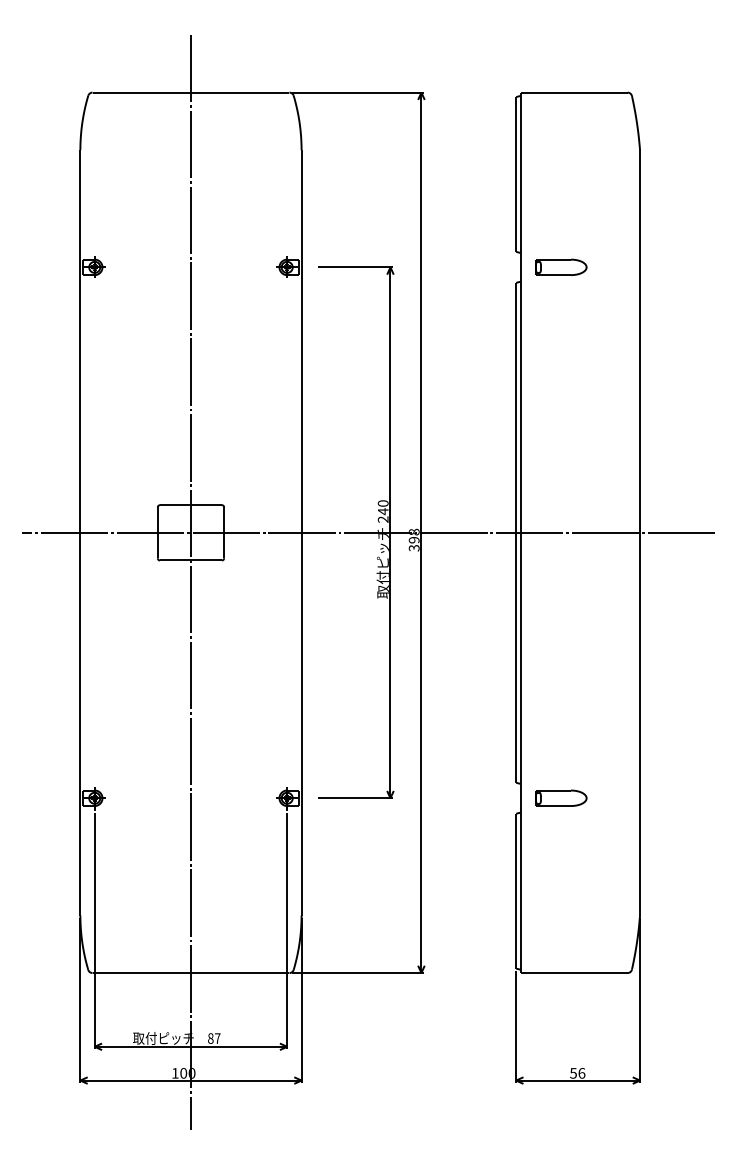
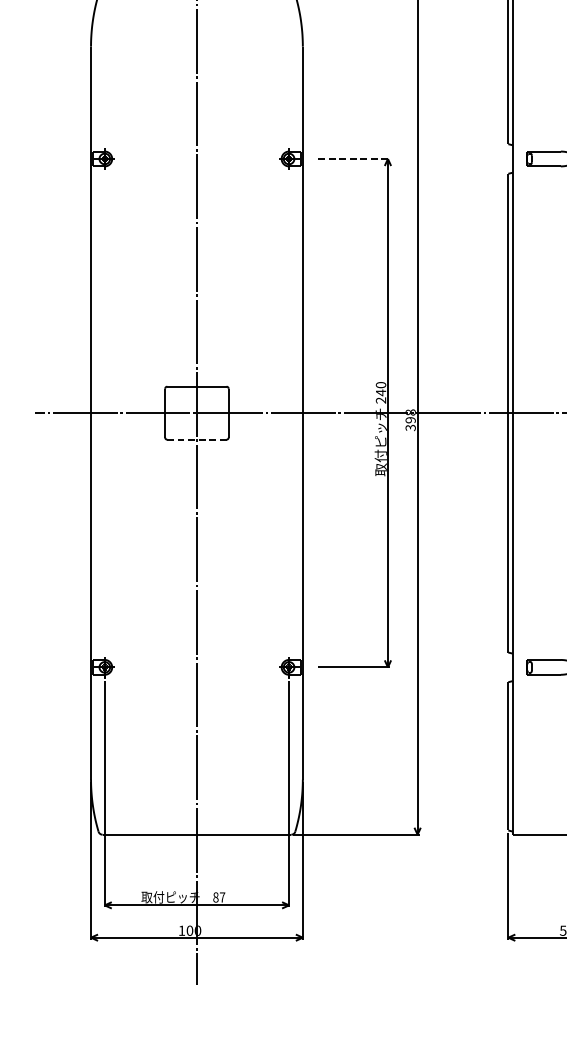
line: (355, 267) -> (354, 159), solid -> dashed
line: (190, 560) -> (196, 439), solid -> dashed

